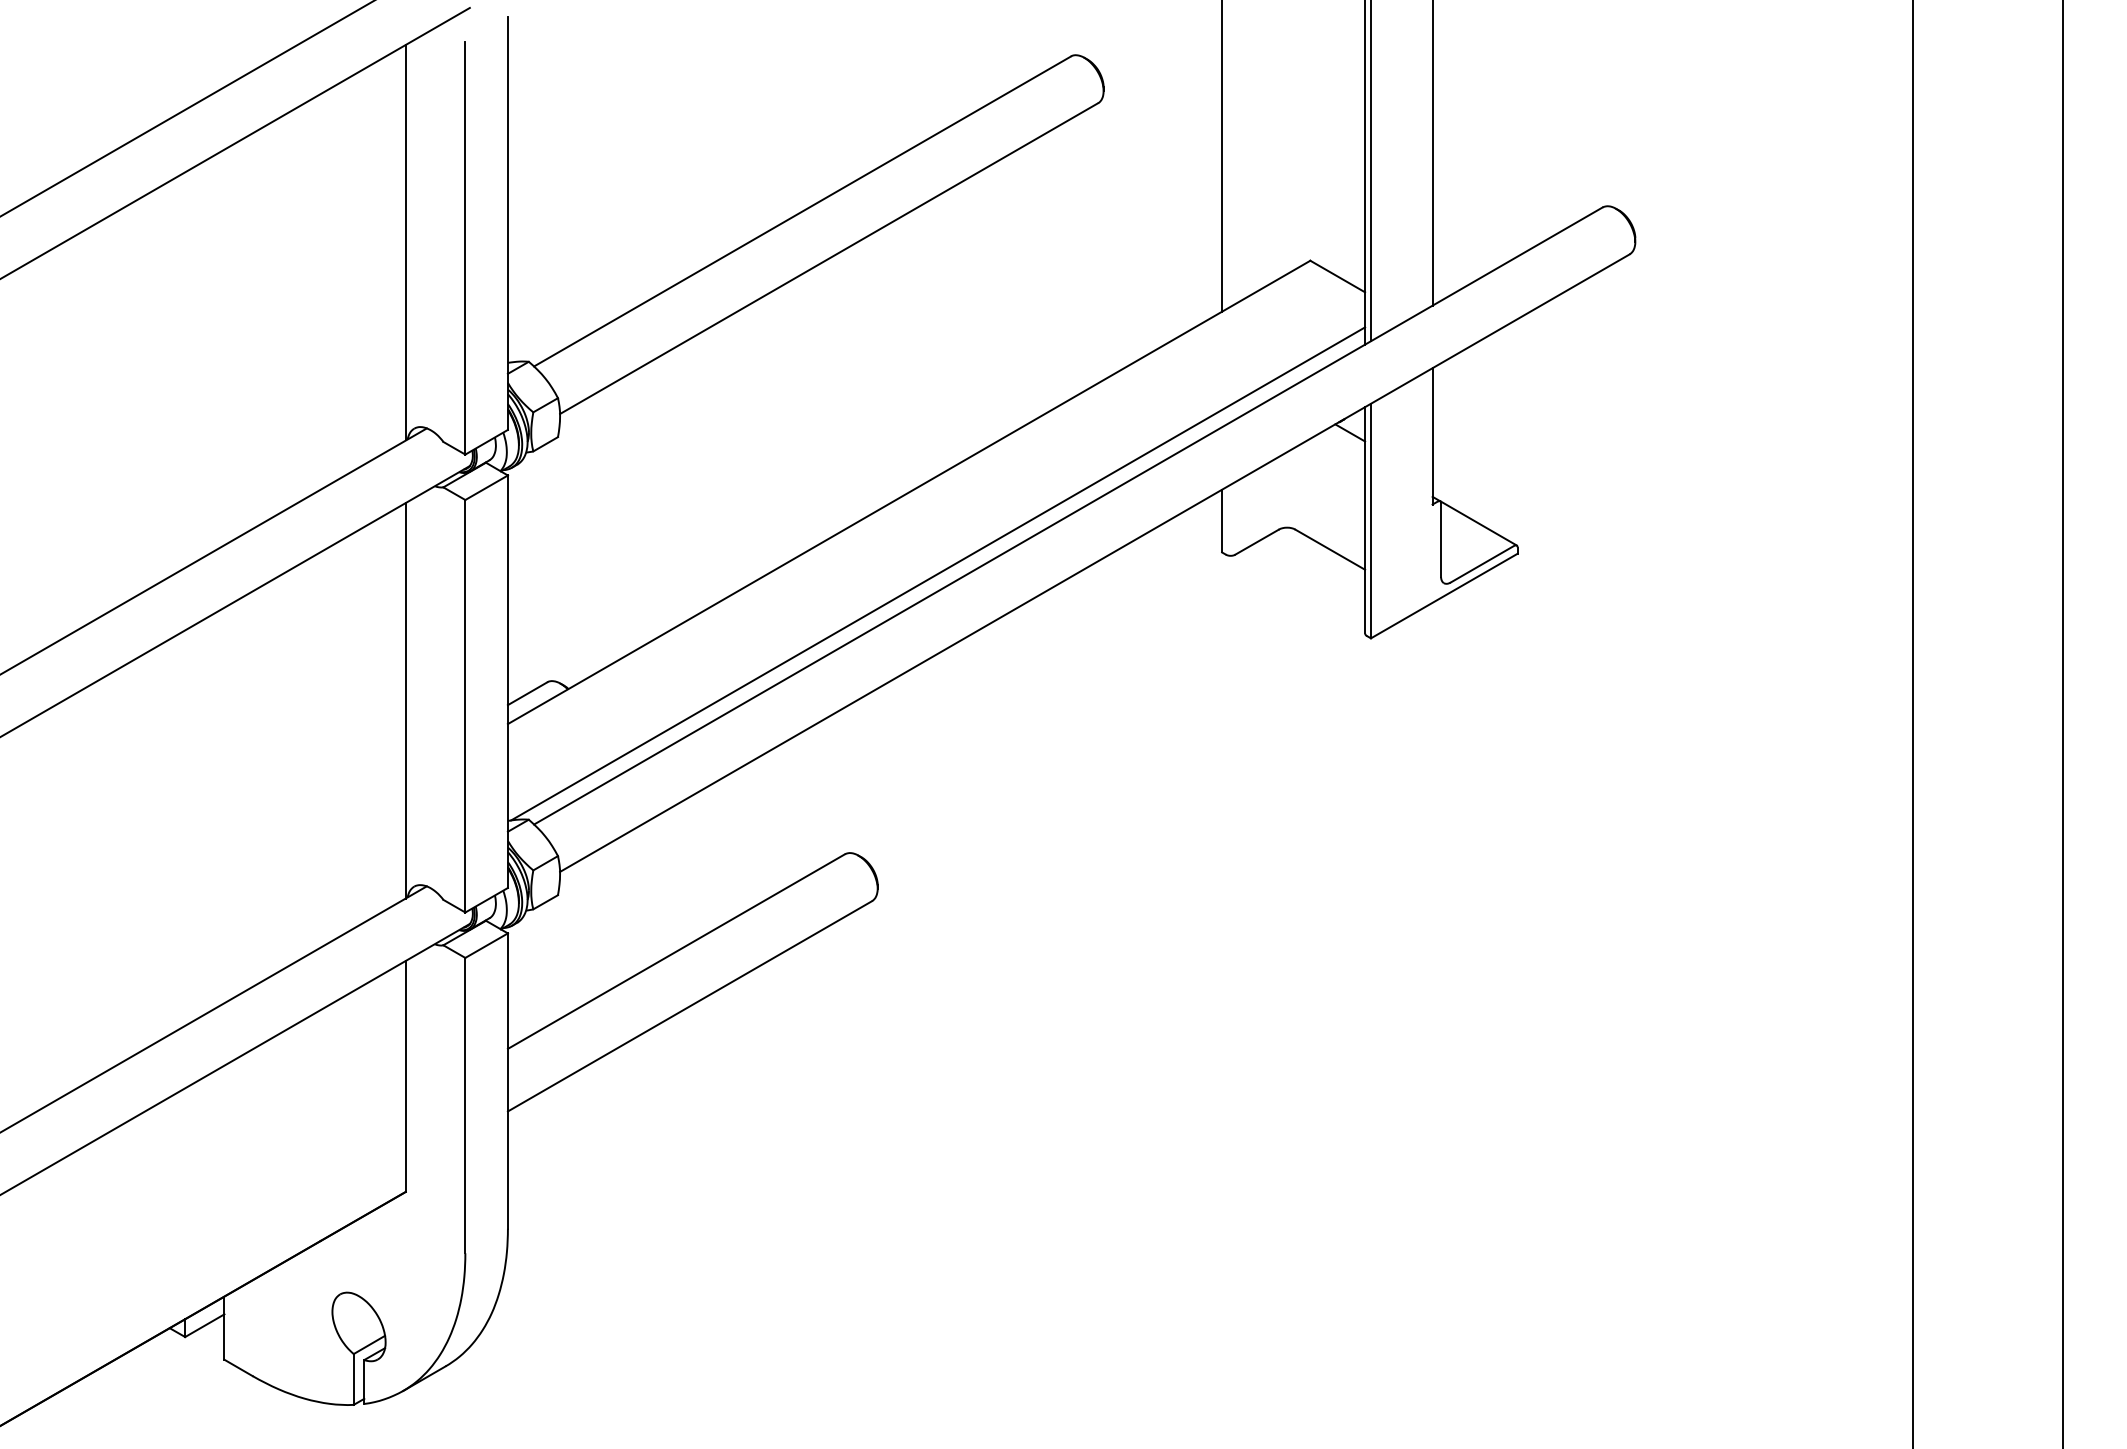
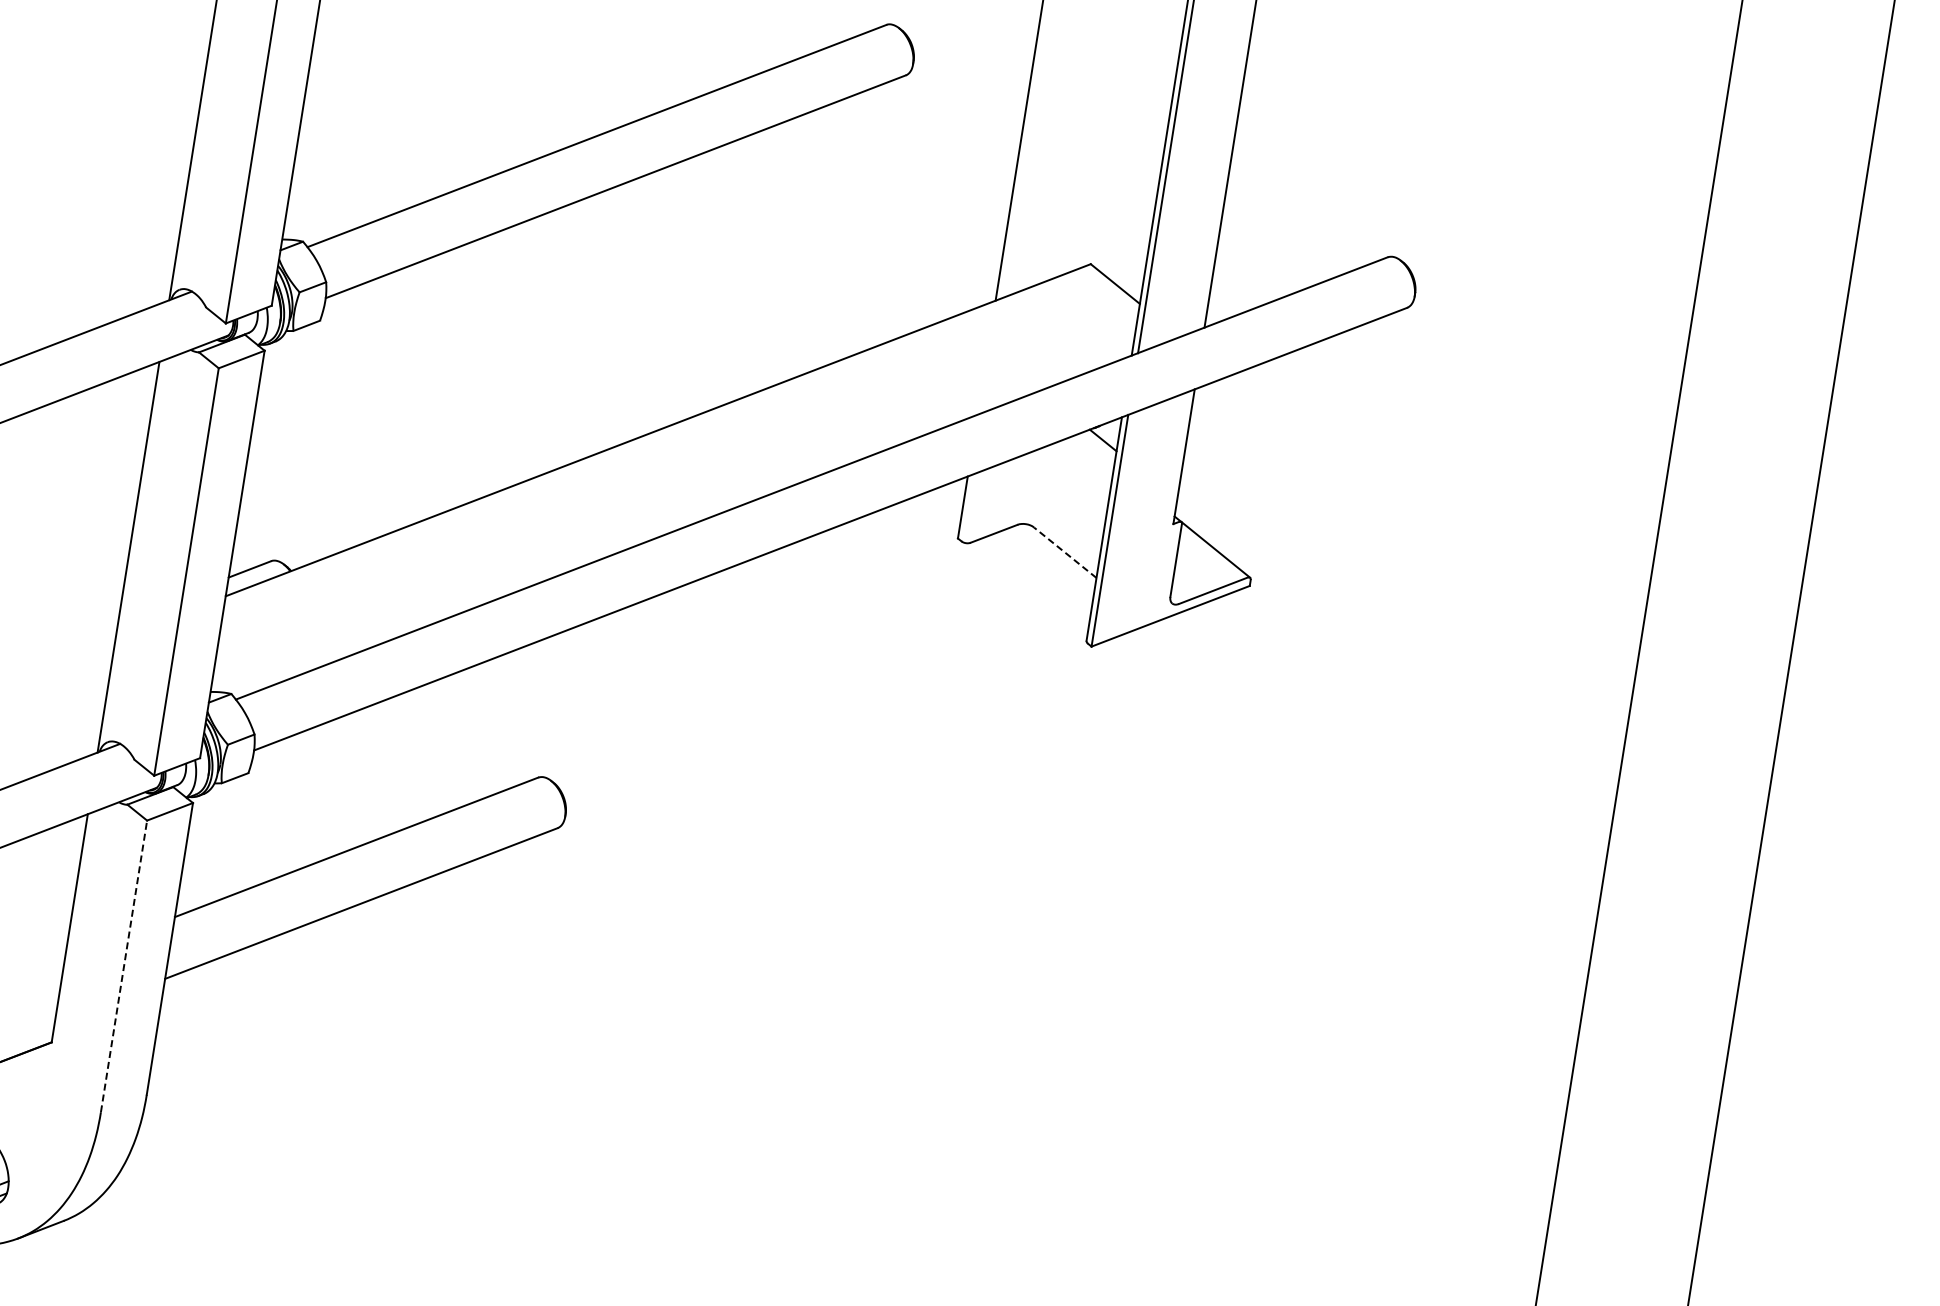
line: (1329, 549) -> (1064, 552), solid -> dashed
line: (938, 573) -> (674, 514), removed
line: (465, 1105) -> (124, 966), solid -> dashed

